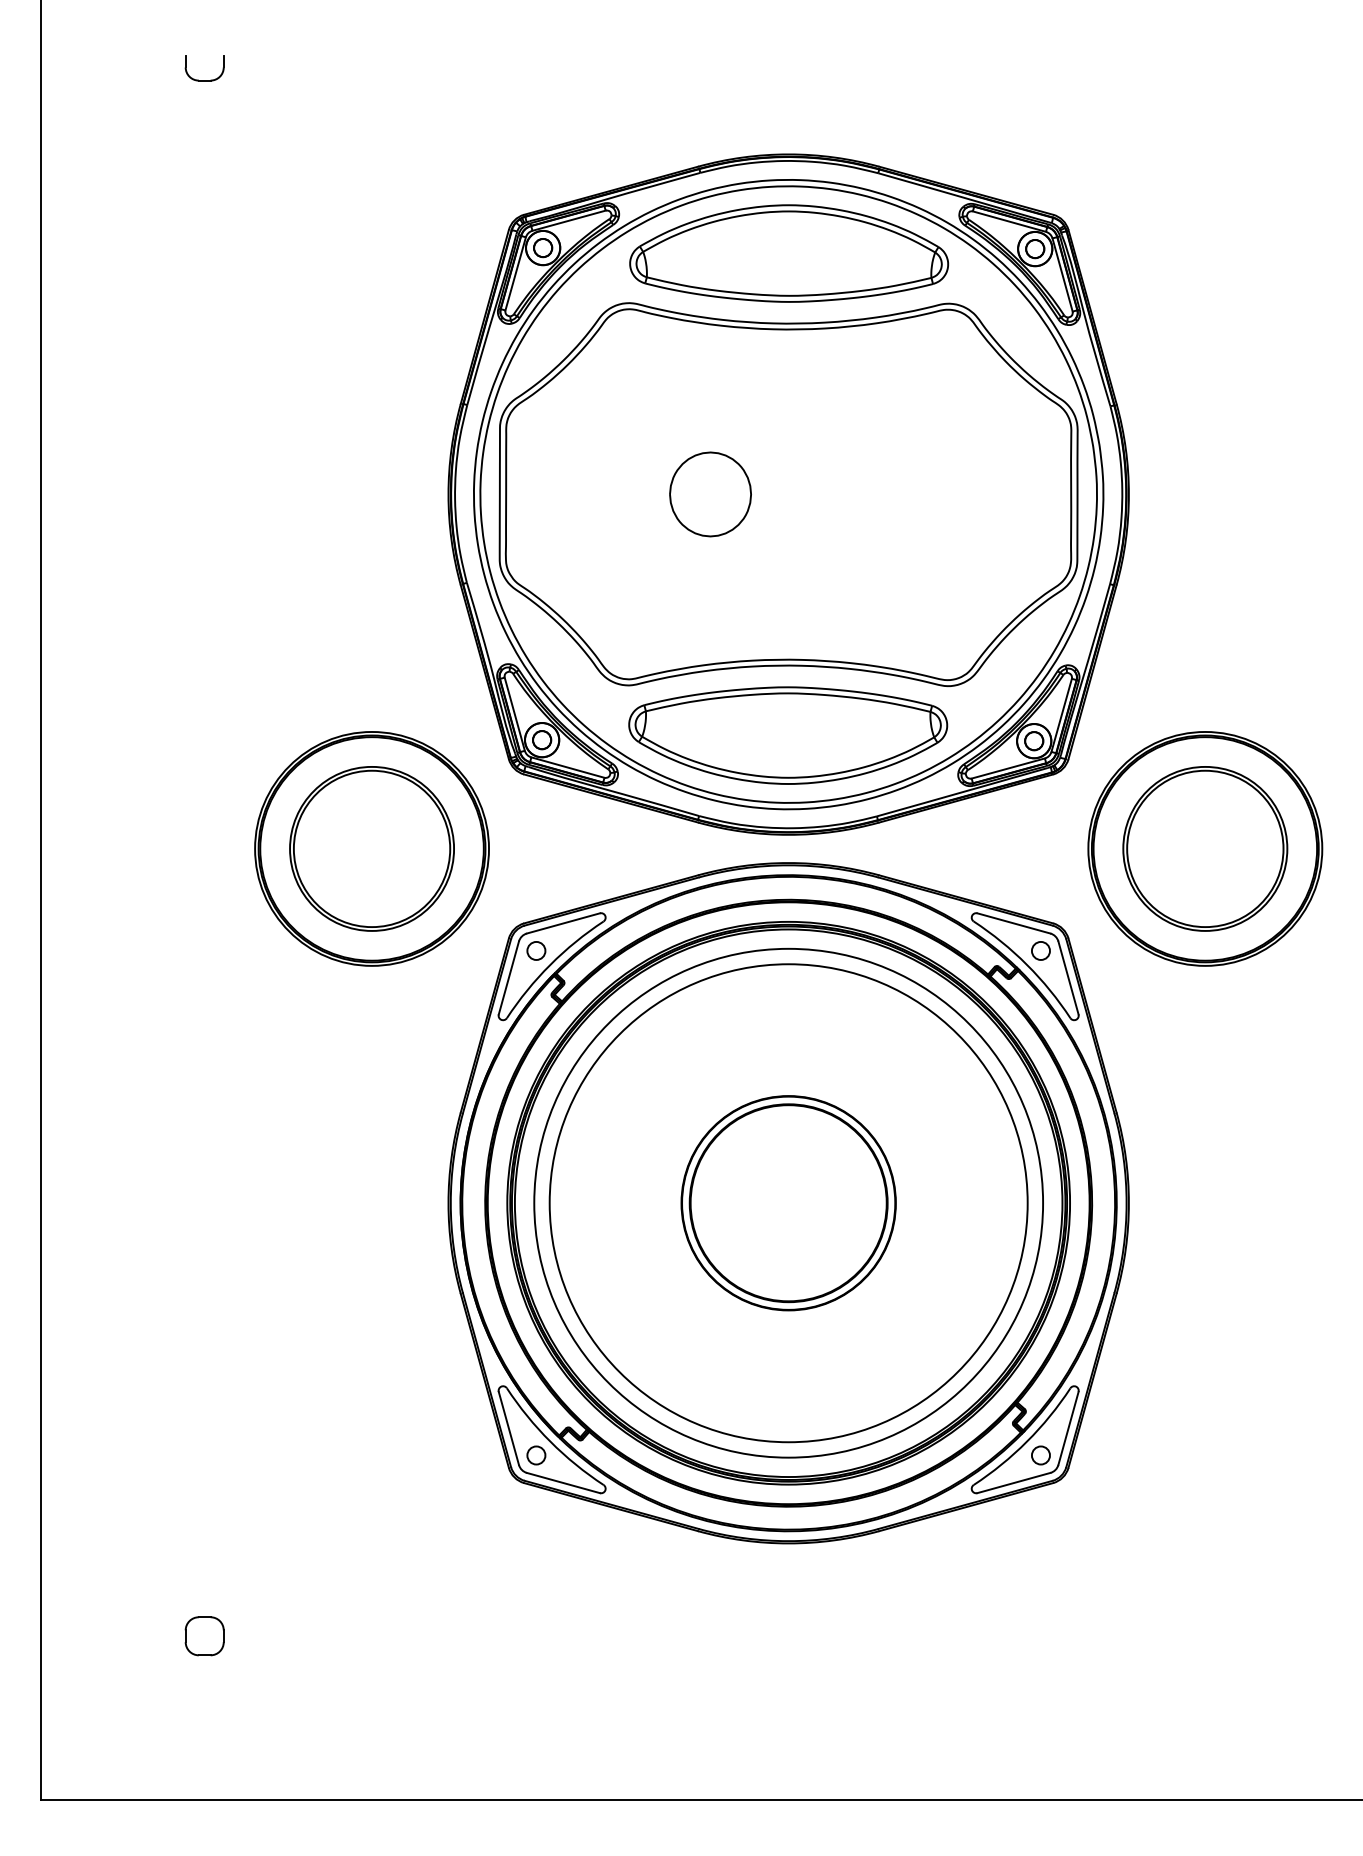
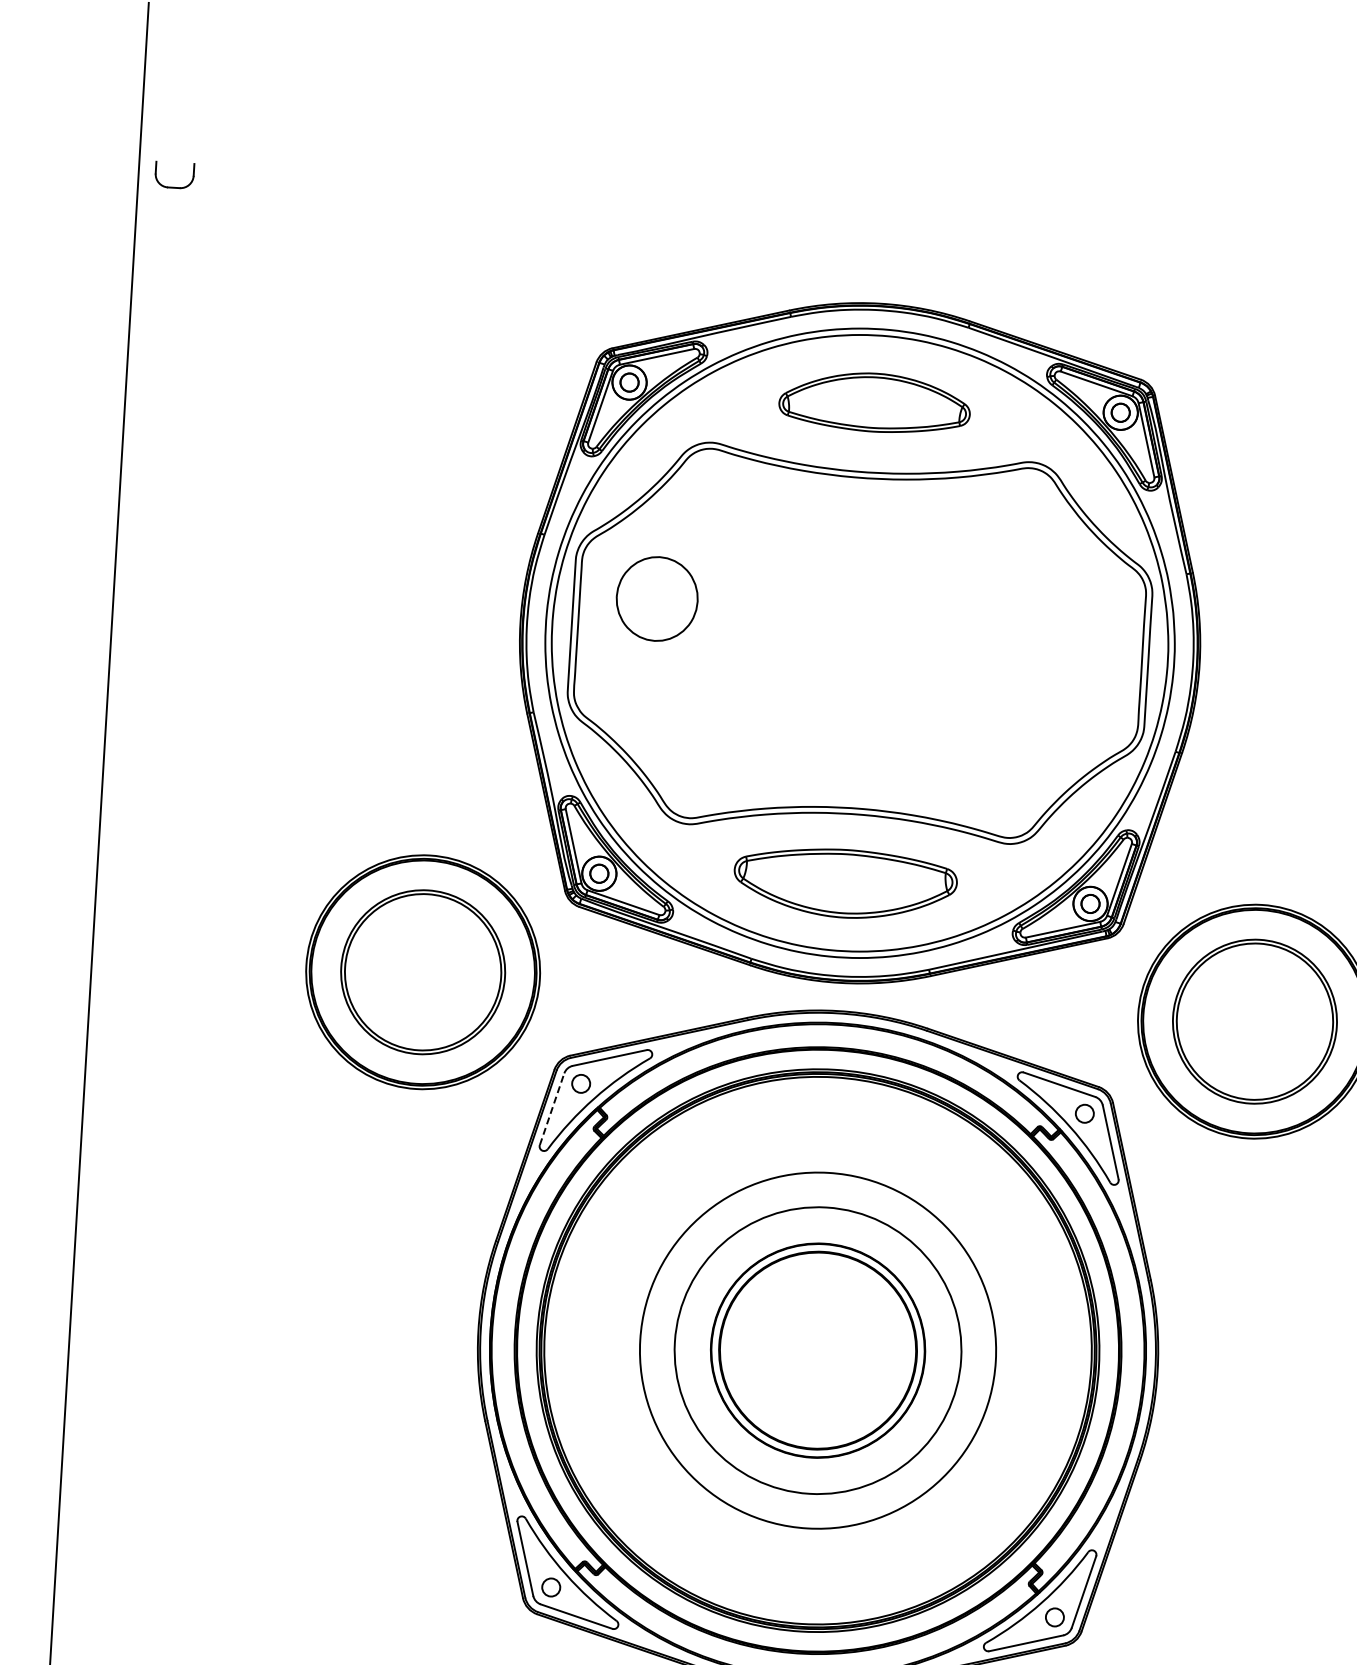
part: (204, 80) -> (173, 187), moved
part: (789, 253) -> (875, 402), size x0.6
part: (710, 494) -> (657, 599), moved
part: (788, 735) -> (845, 883), size x0.7
line: (508, 978) -> (551, 1109), solid -> dashed
circle: (788, 1202) -> (817, 1349), size x0.7
circle: (788, 1203) -> (817, 1350), size x0.6

